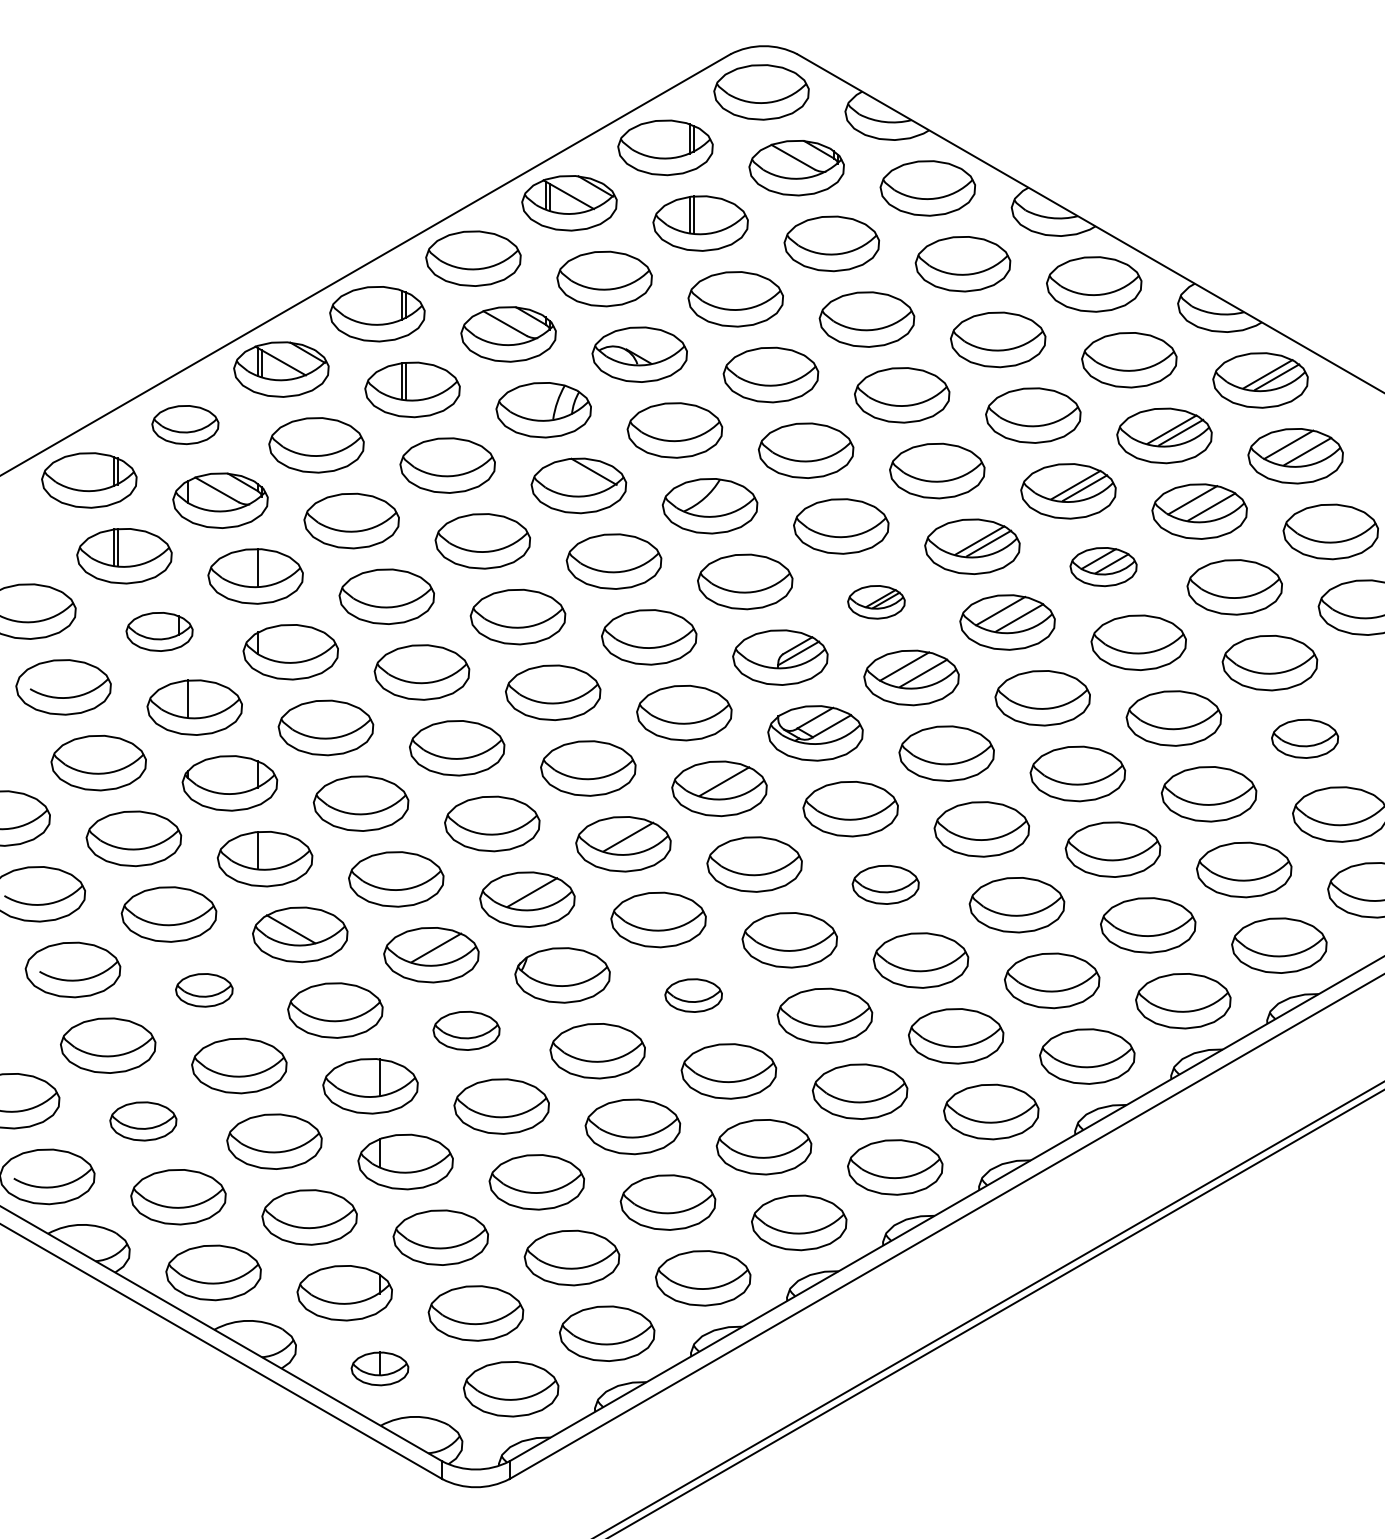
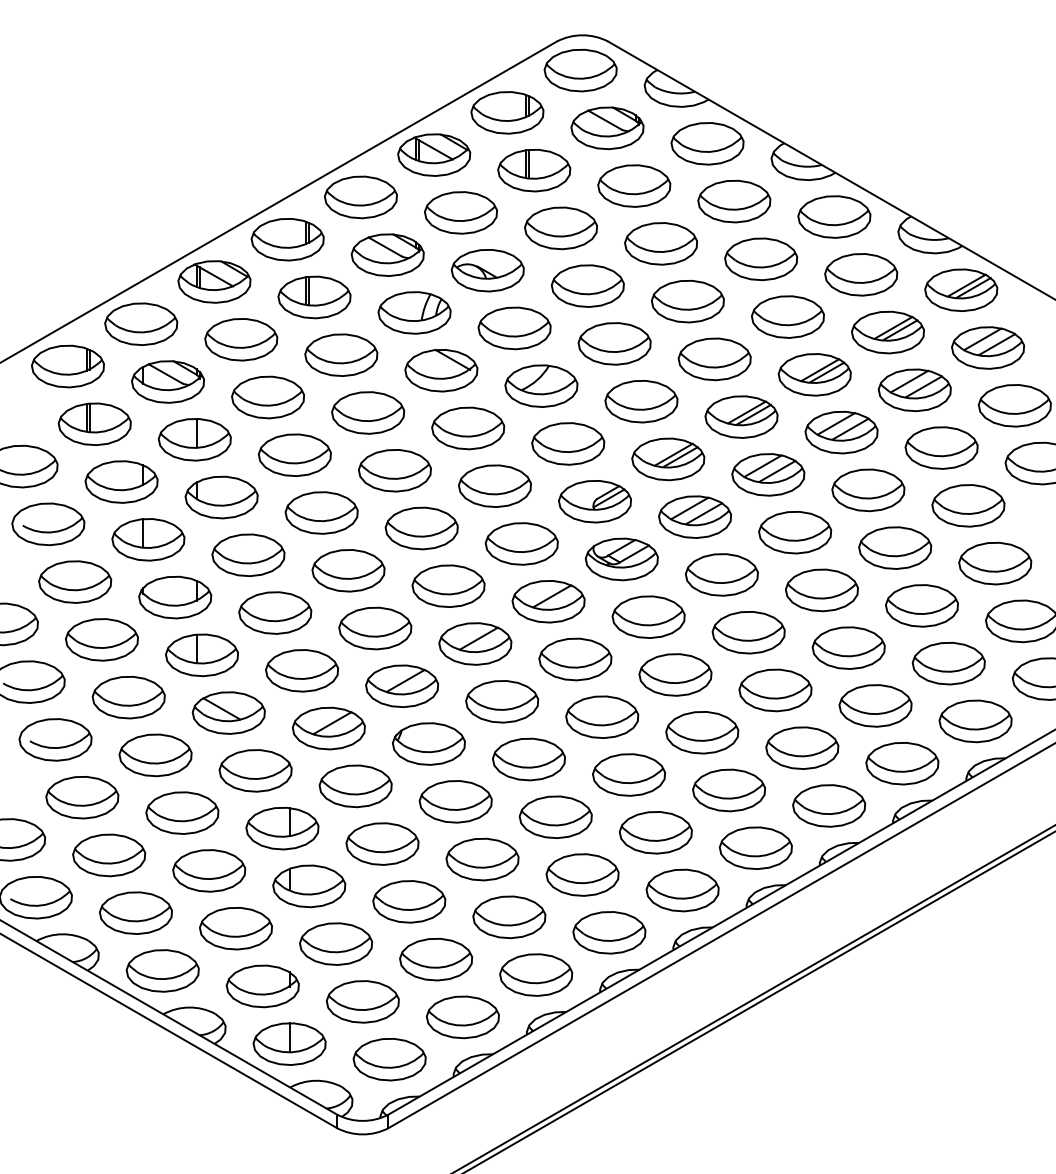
part: (185, 424) -> (141, 323), size x1.43
part: (1103, 566) -> (841, 432), size x1.43
part: (876, 602) -> (668, 459), size x1.67
part: (159, 631) -> (121, 481), size x1.43
part: (1304, 738) -> (994, 563), size x1.43
part: (885, 884) -> (675, 674), size x1.43
part: (204, 990) -> (155, 755), size x1.67
part: (693, 995) -> (528, 759), size x1.67
part: (466, 1030) -> (355, 786), size x1.43
part: (143, 1121) -> (109, 855), size x1.43
part: (379, 1368) -> (289, 1043), size x1.67

